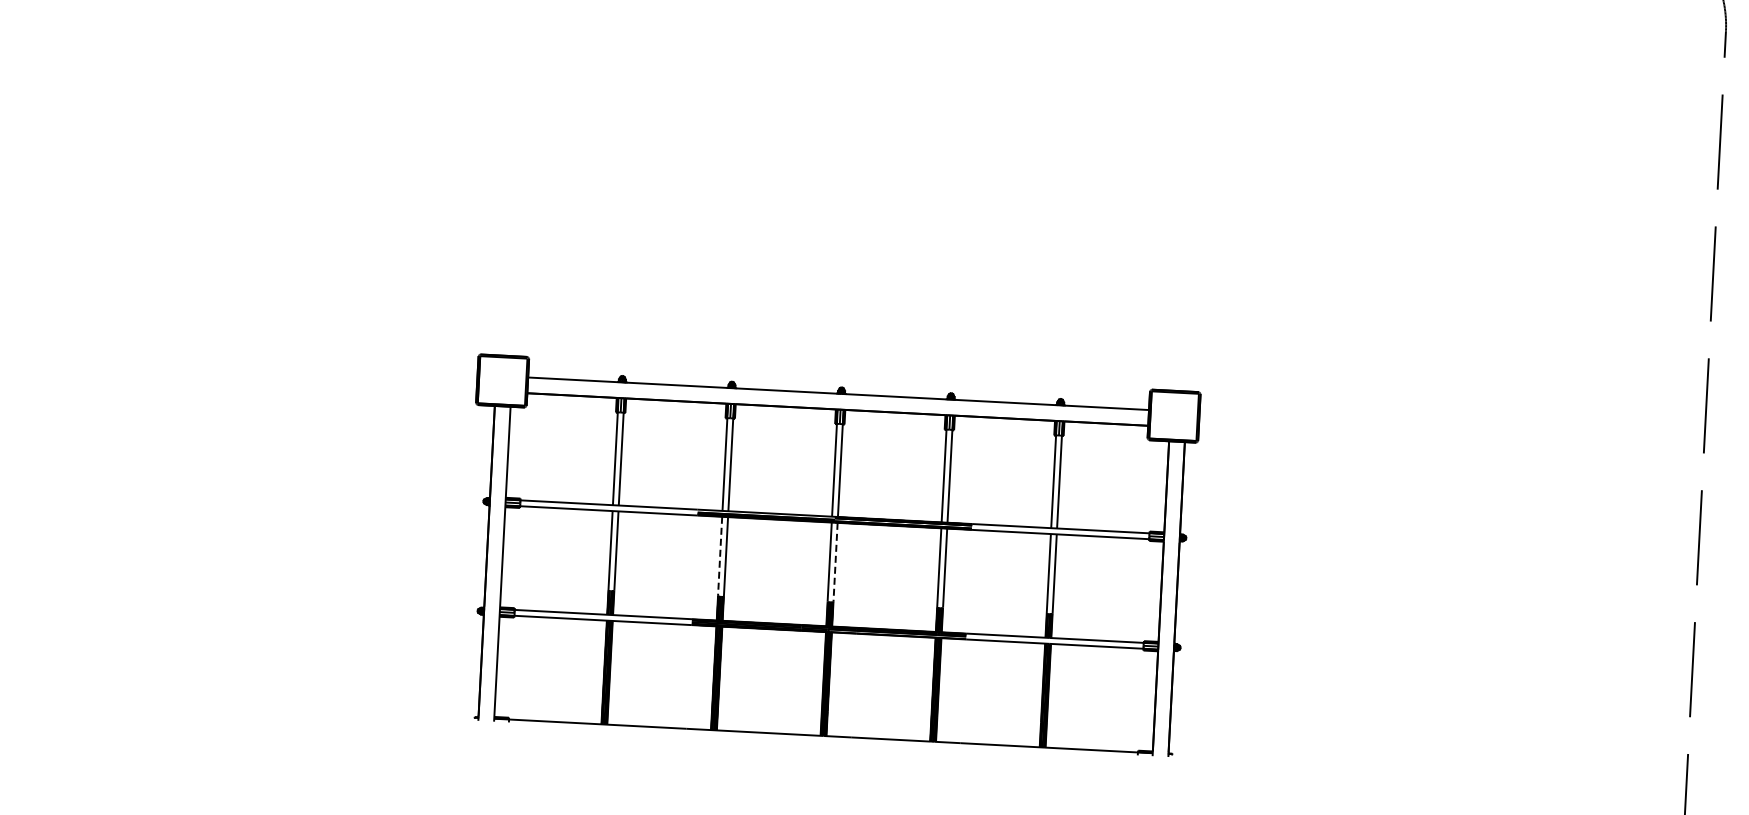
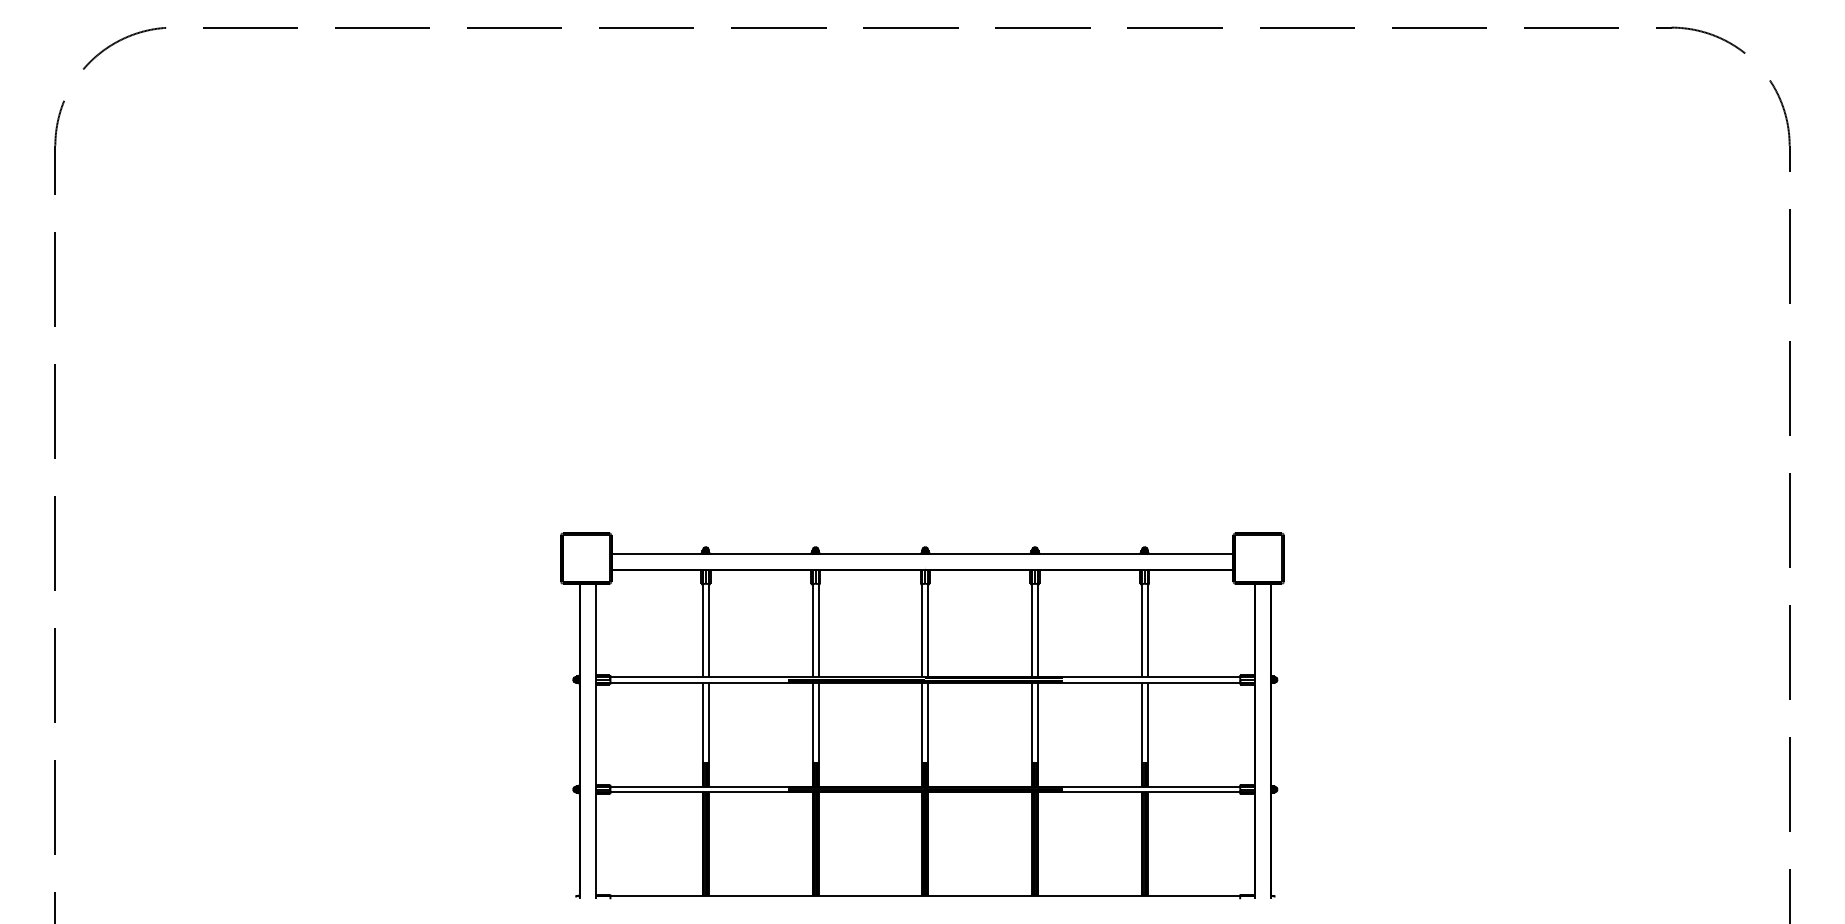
line: (719, 556) -> (812, 722), dashed -> solid
line: (835, 562) -> (928, 722), dashed -> solid

